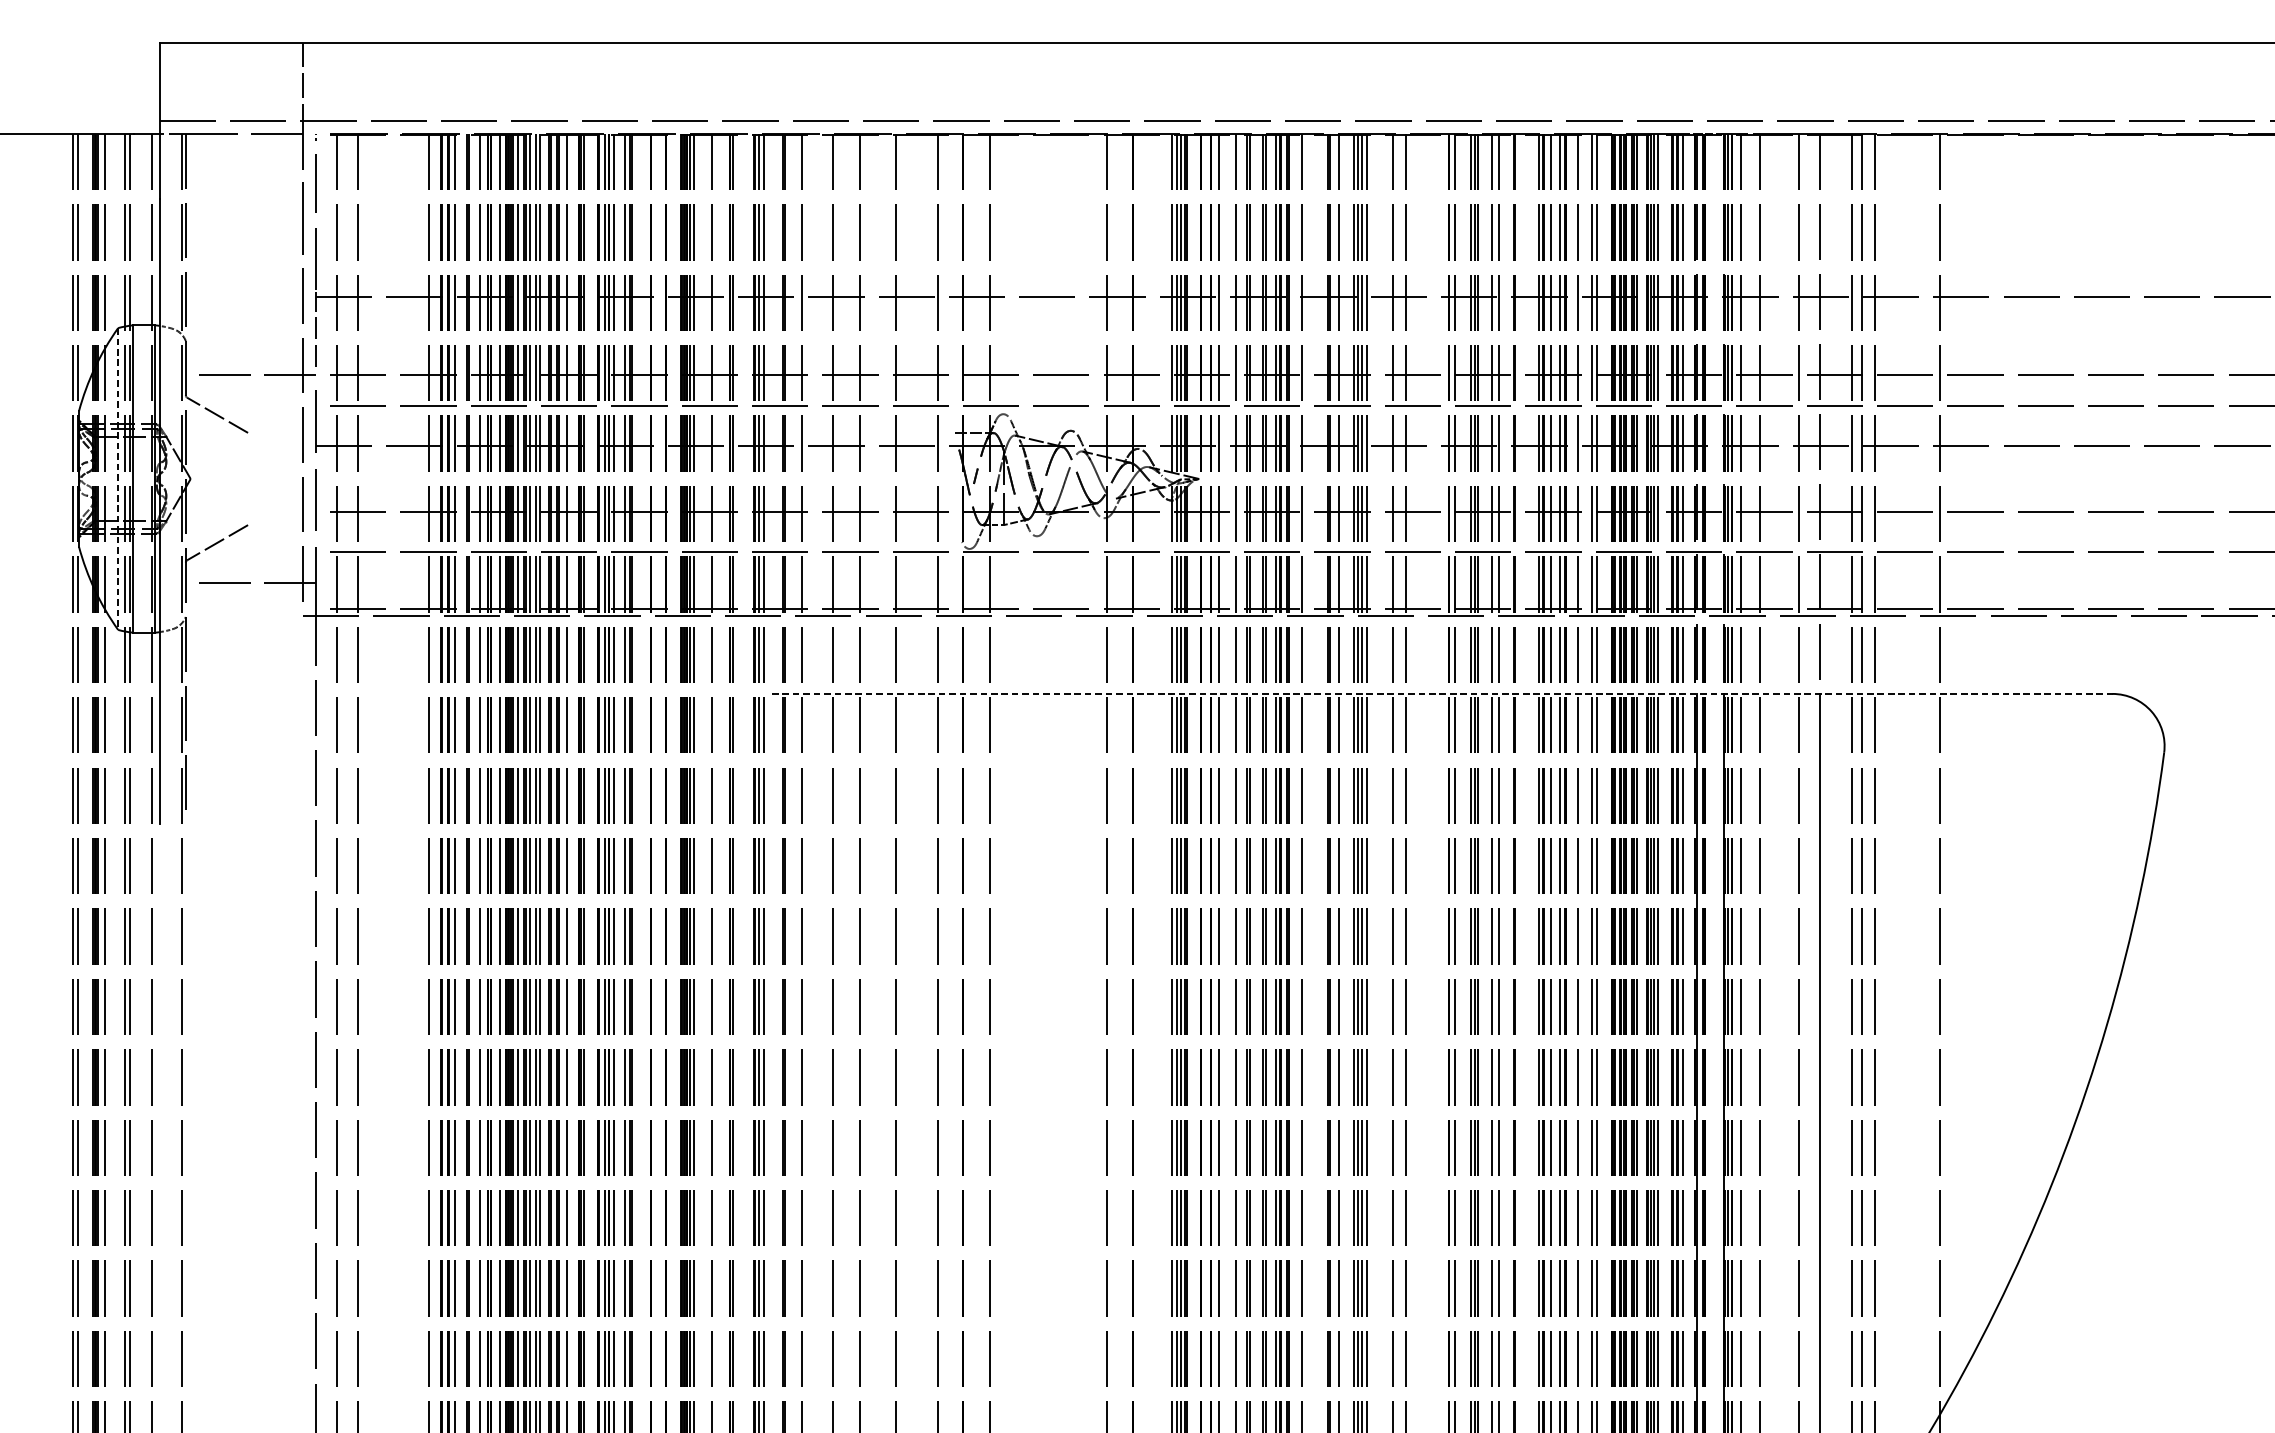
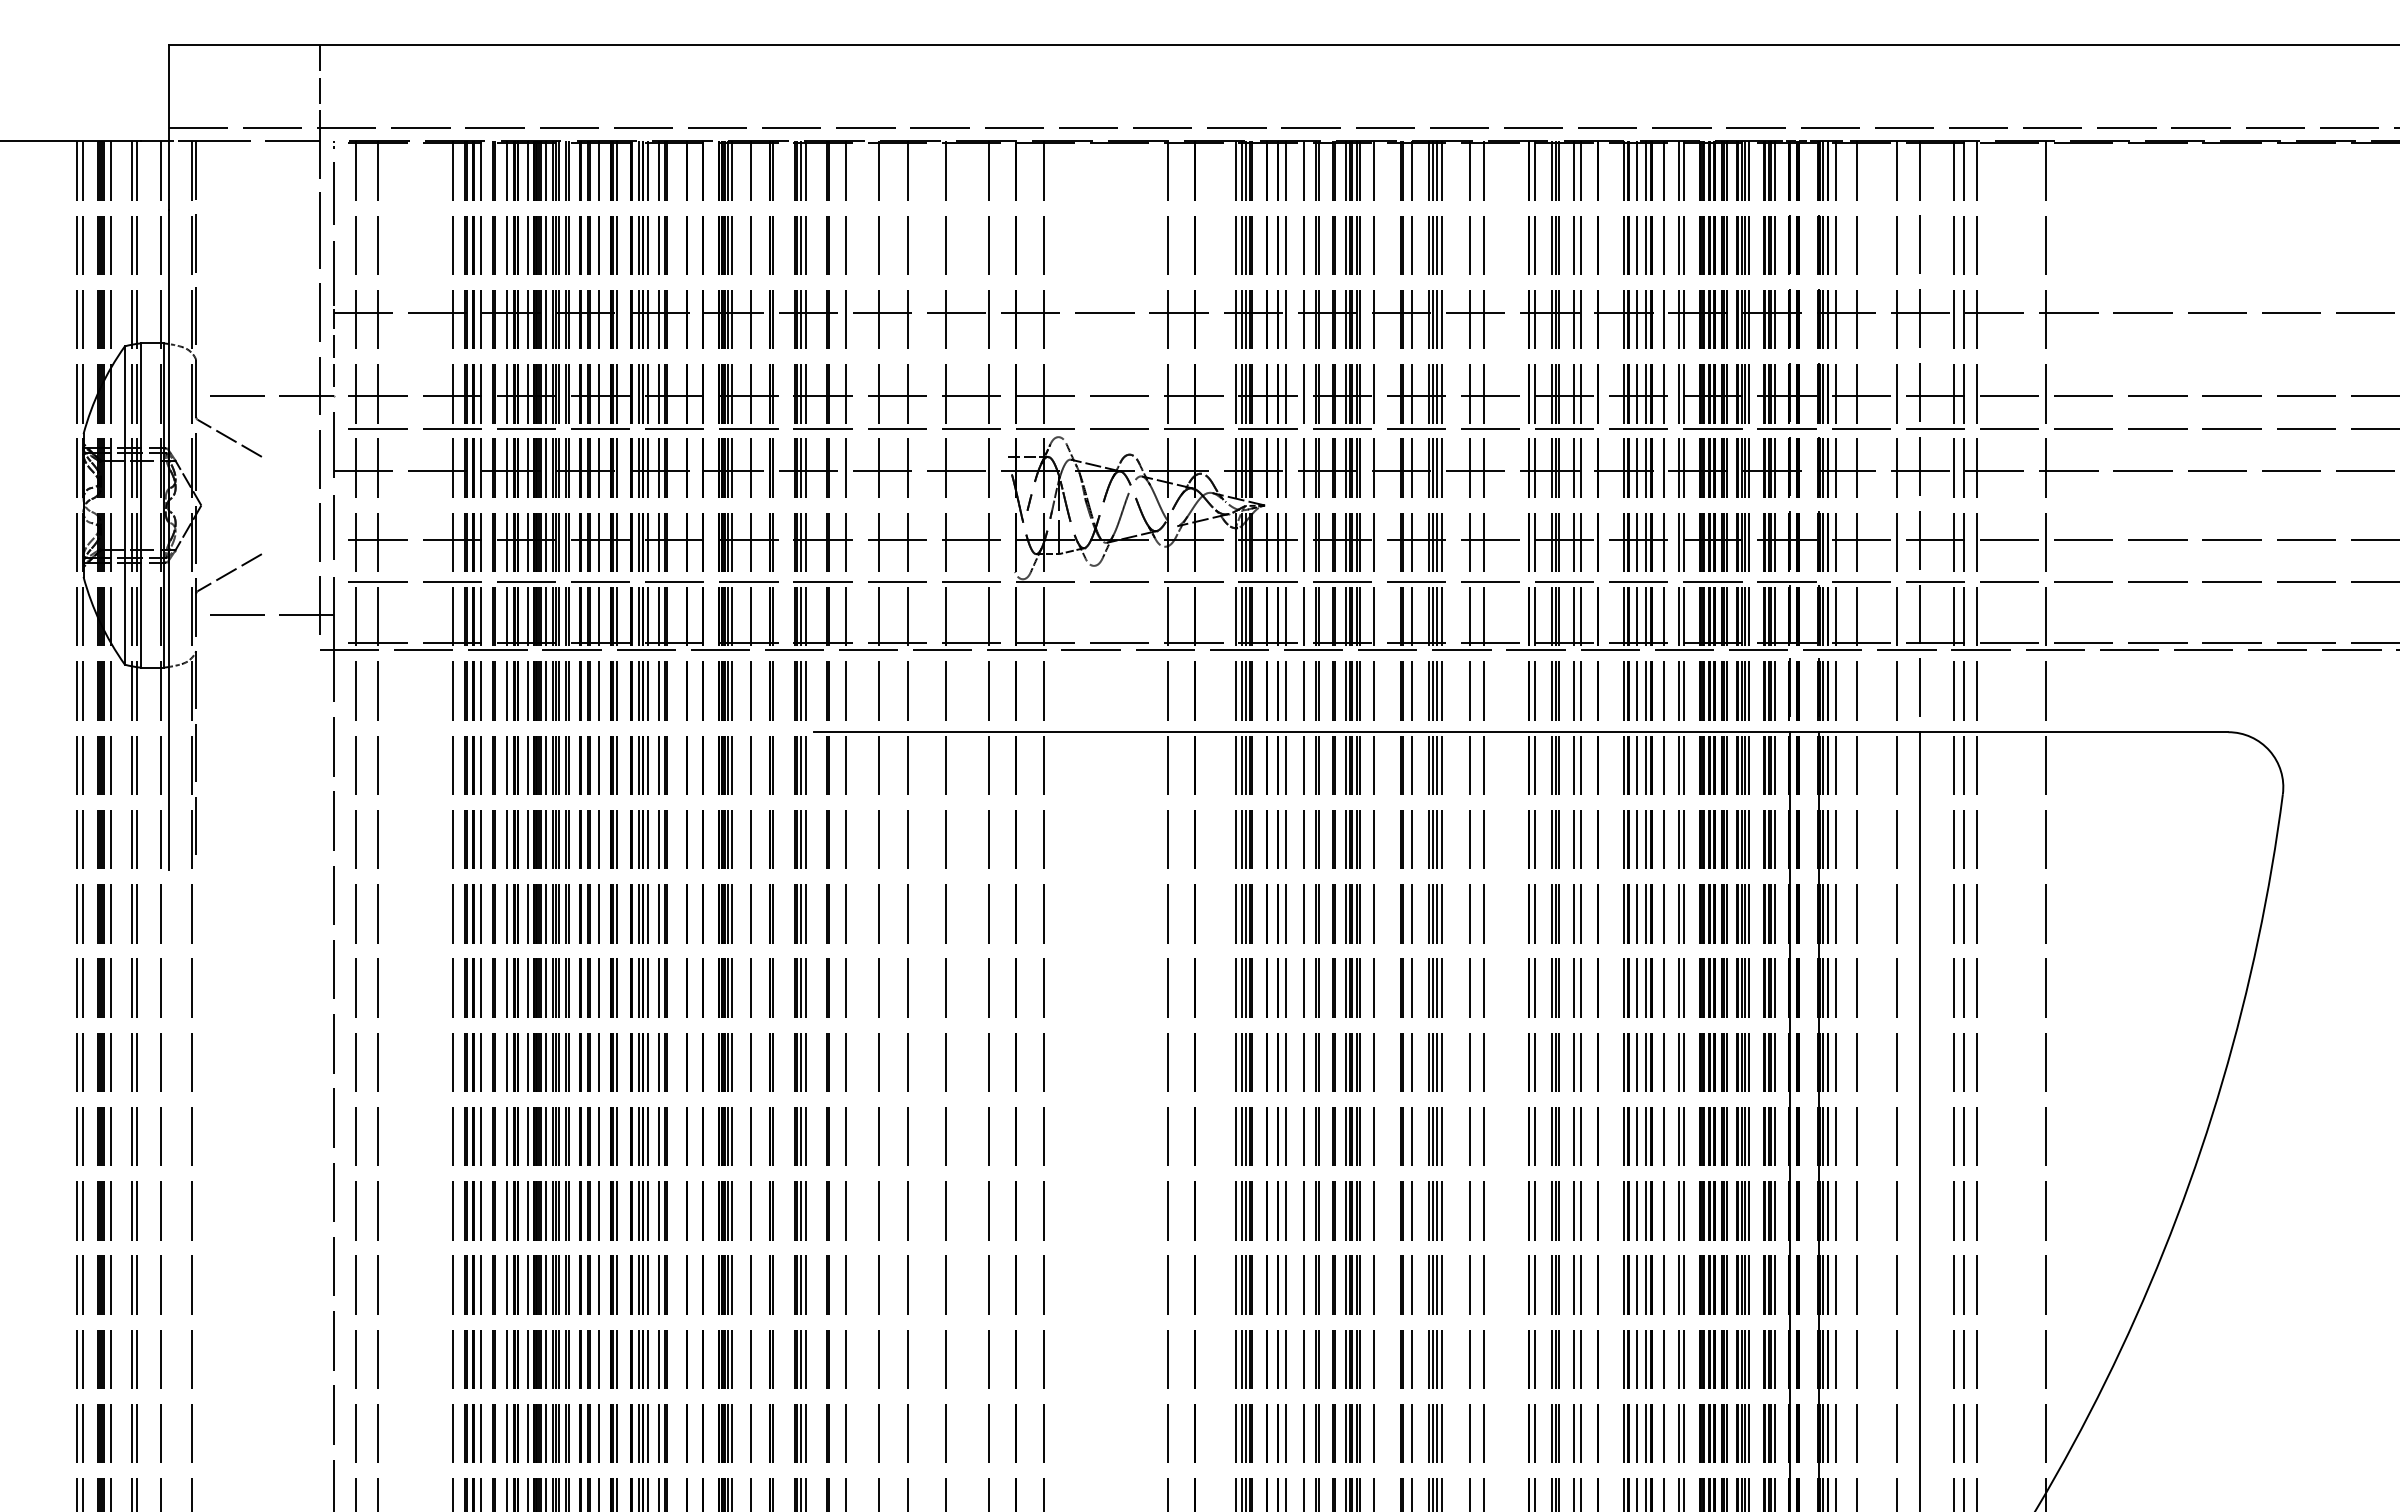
line: (117, 479) -> (124, 506), dashed -> solid
line: (1442, 694) -> (1521, 732), dashed -> solid

